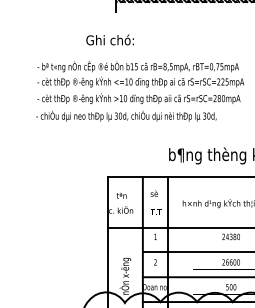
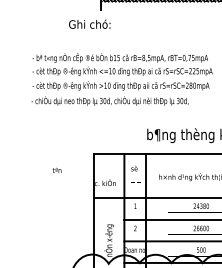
text: (109, 39) -> (89, 23), moved
text: (121, 195) -> (56, 170), moved

